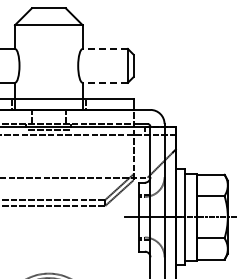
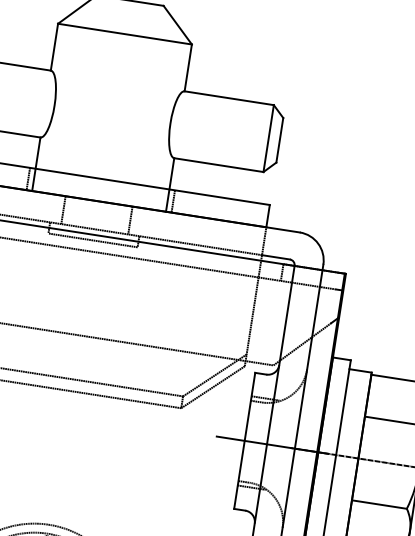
line: (105, 48) -> (229, 97), dashed -> solid
line: (105, 82) -> (219, 164), dashed -> solid

